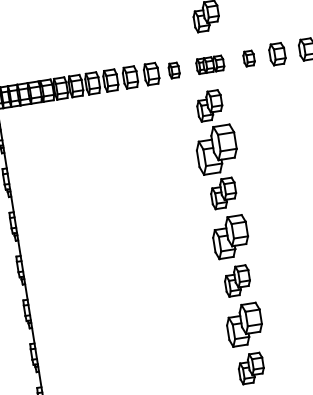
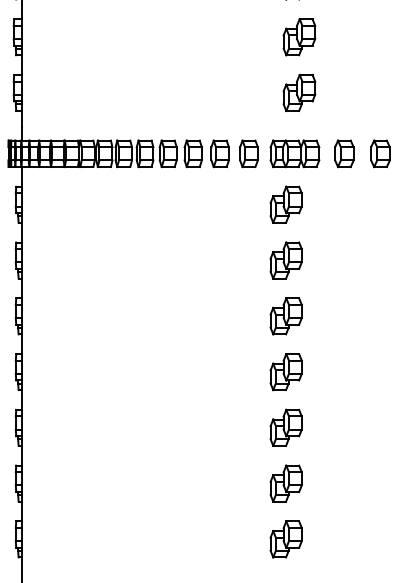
part: (249, 58) -> (344, 153), size x1.43
part: (209, 64) -> (294, 153), size x1.43
part: (173, 70) -> (248, 153), size x1.43
part: (216, 149) -> (285, 260), size x0.62
part: (230, 237) -> (285, 372), size x0.71
part: (243, 324) -> (285, 483), size x0.71

